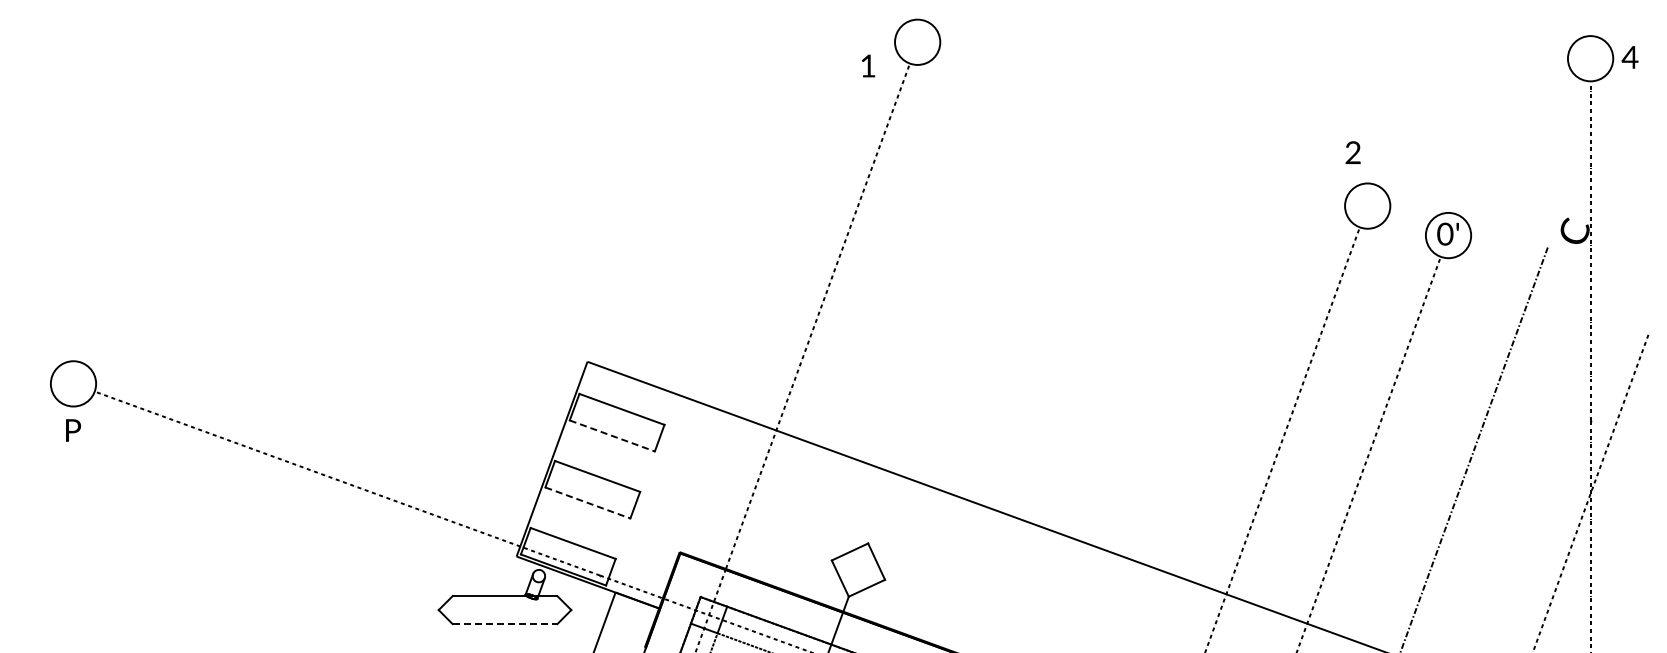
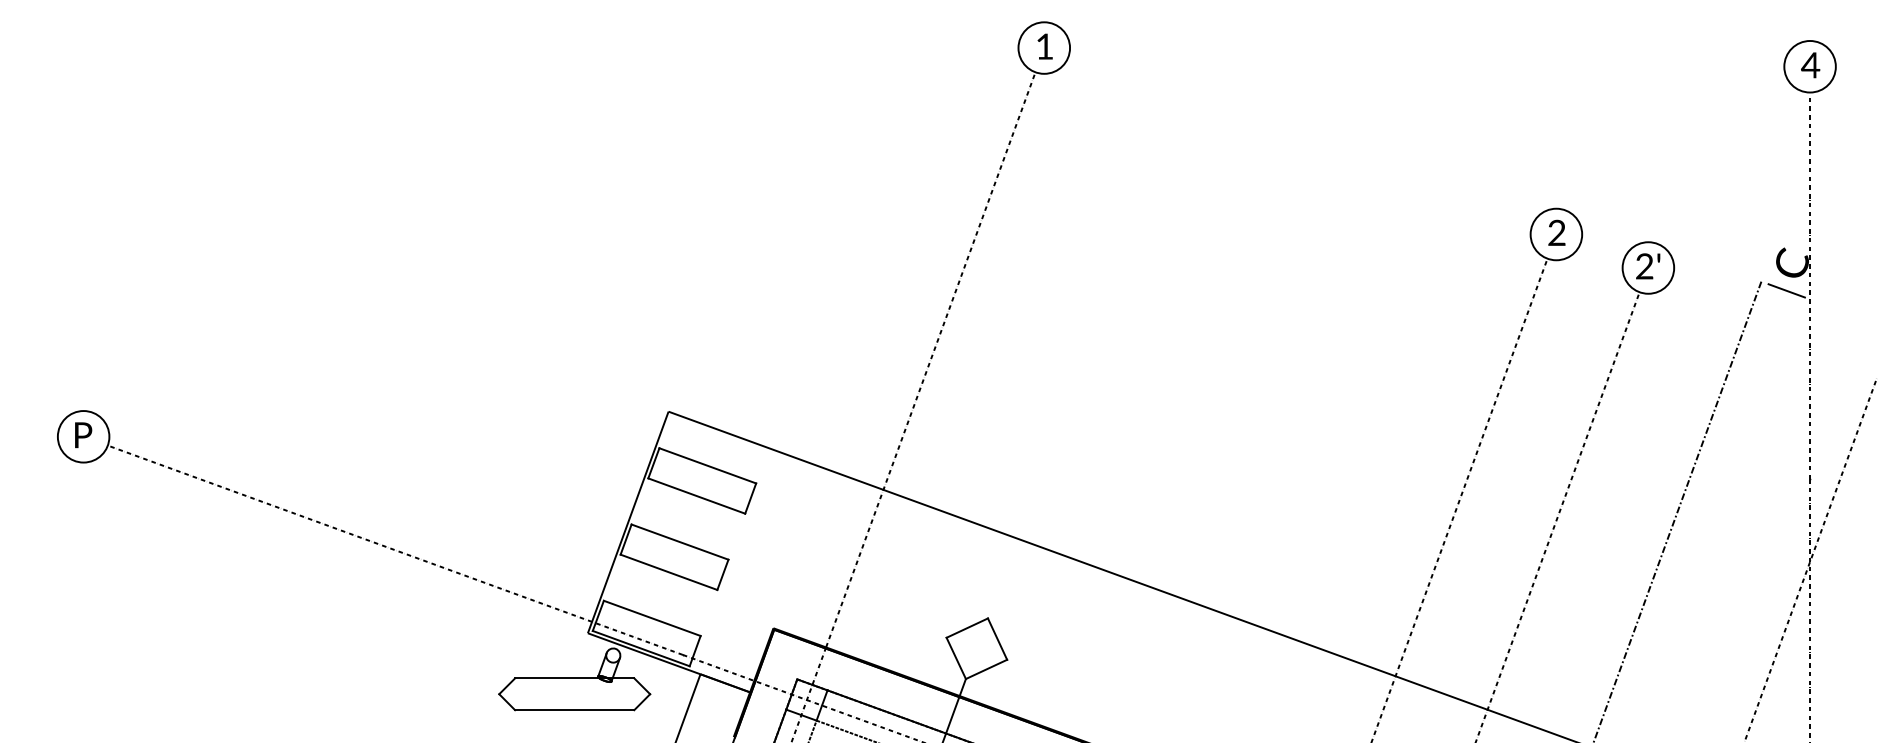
text: (1629, 57) -> (1809, 65), moved
text: (868, 65) -> (1045, 46), moved
text: (1352, 152) -> (1556, 232), moved
text: (1445, 234) -> (1644, 266), 0' -> 2'
line: (1570, 255) -> (1787, 290), added
text: (73, 430) -> (83, 435), moved
line: (612, 436) -> (697, 496), dashed -> solid
line: (588, 503) -> (669, 572), dashed -> solid
line: (505, 624) -> (575, 710), dashed -> solid

